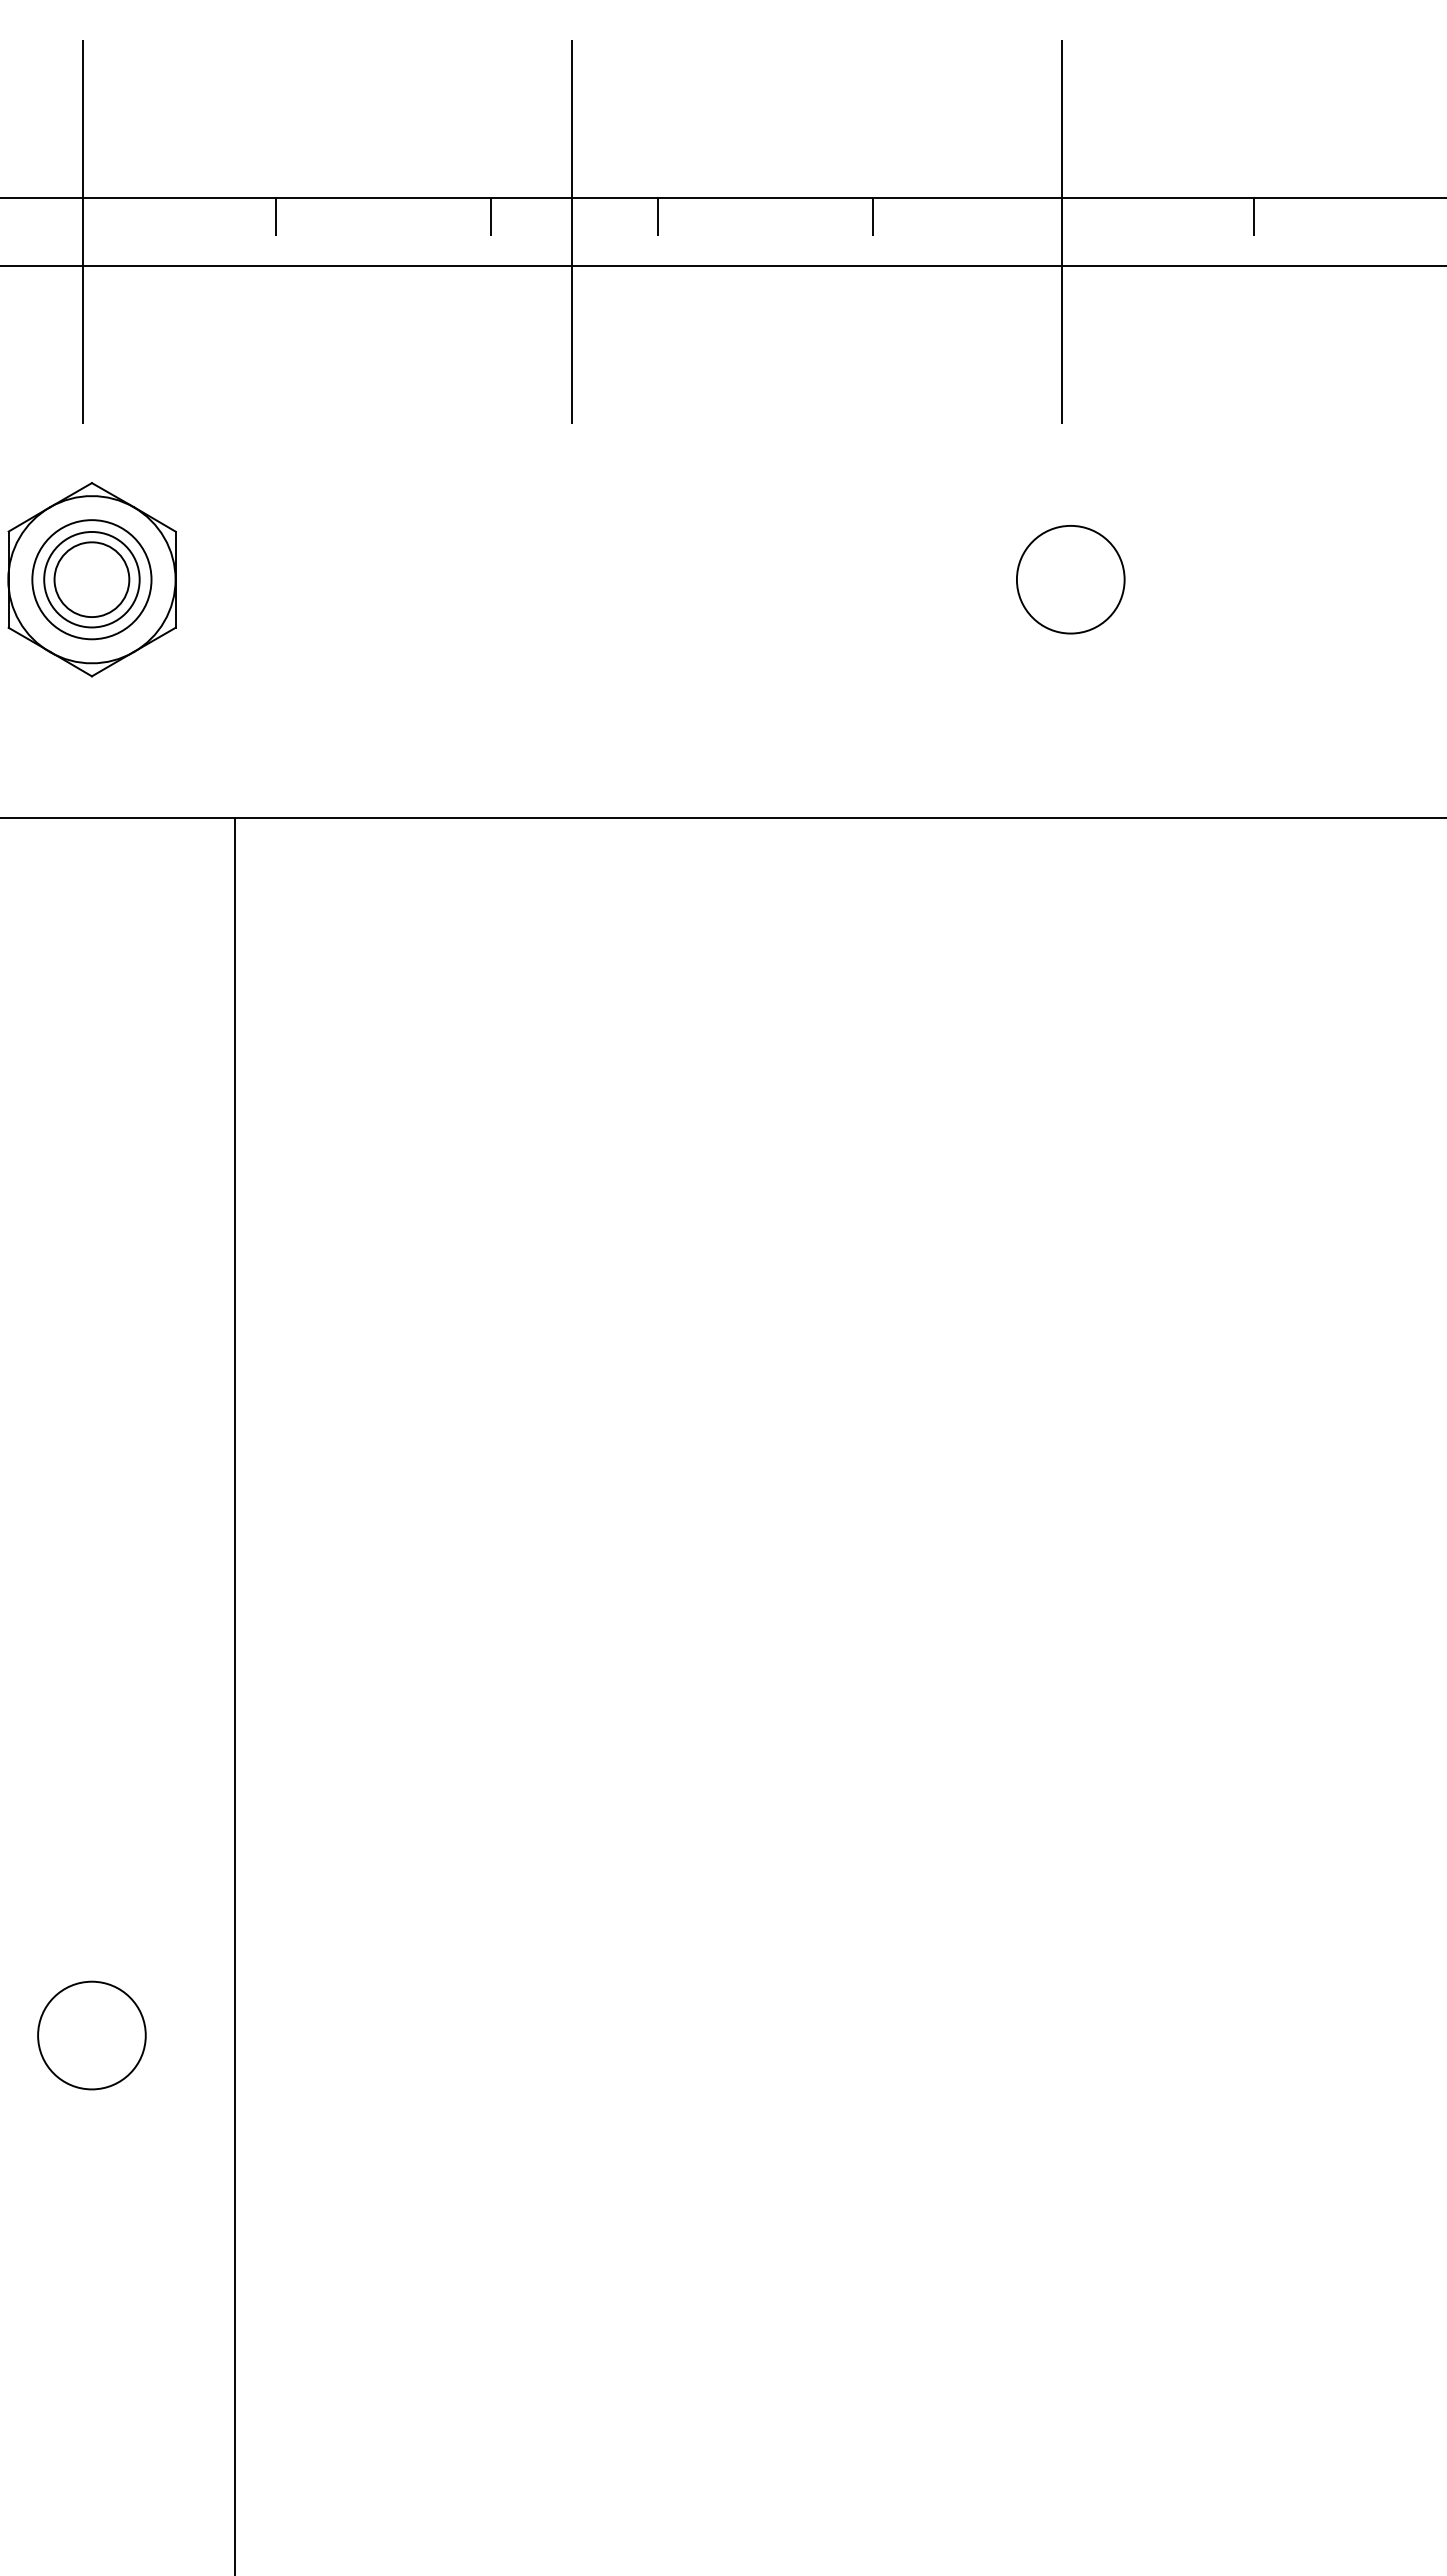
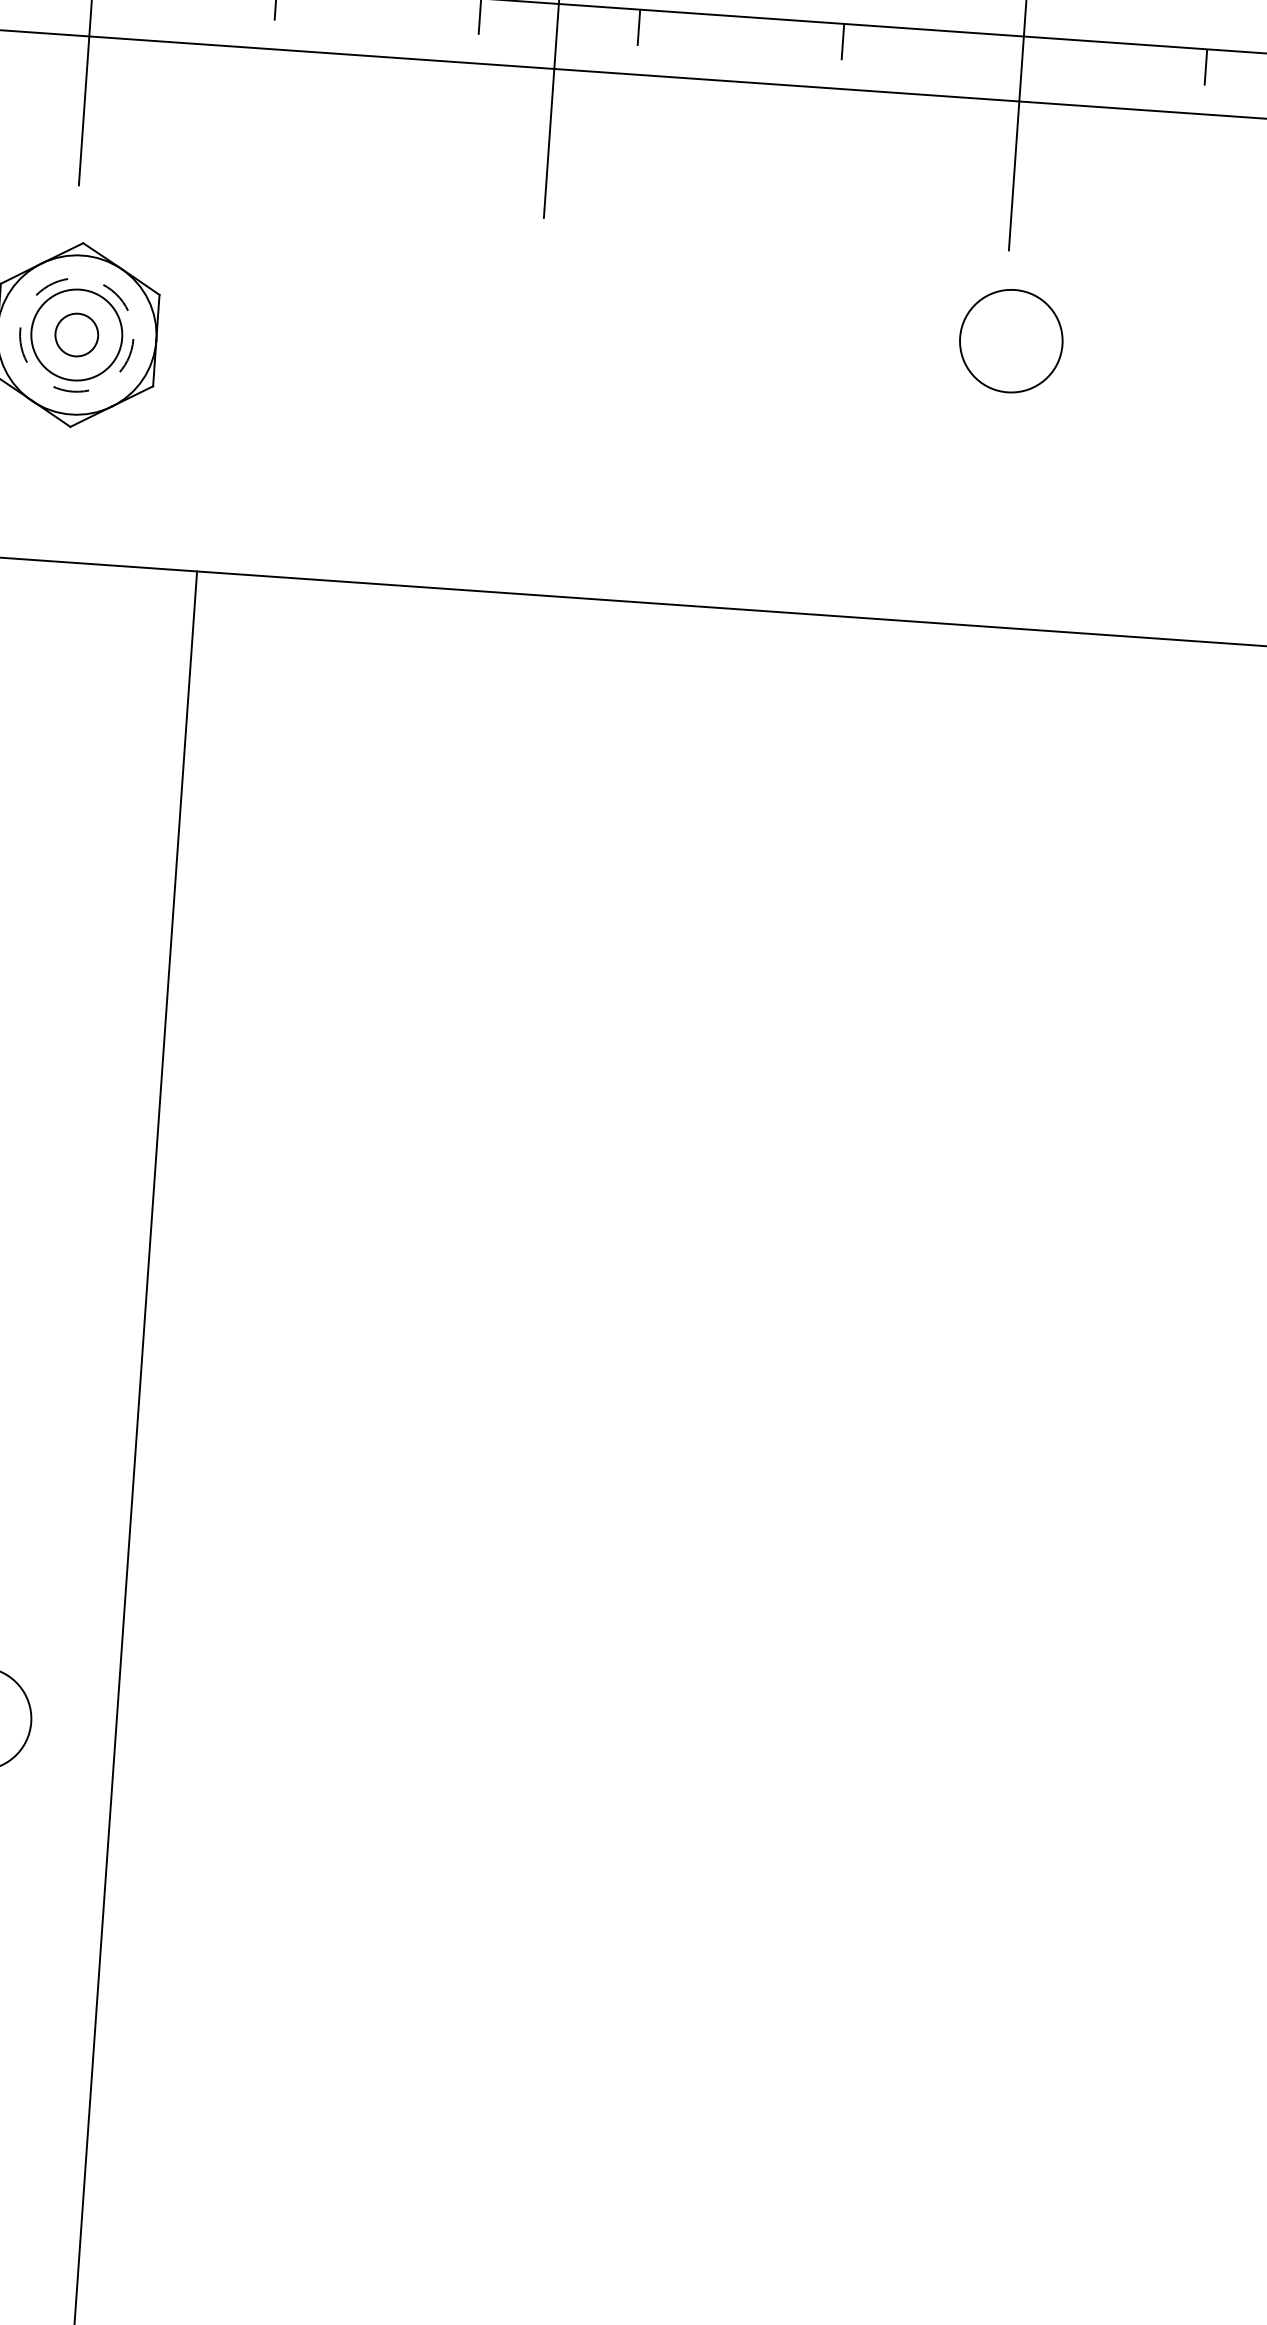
circle: (91, 579) -> (76, 334), size x0.6
circle: (91, 579) -> (76, 334), solid -> dashed
circle: (1070, 579) -> (1011, 340), moved

